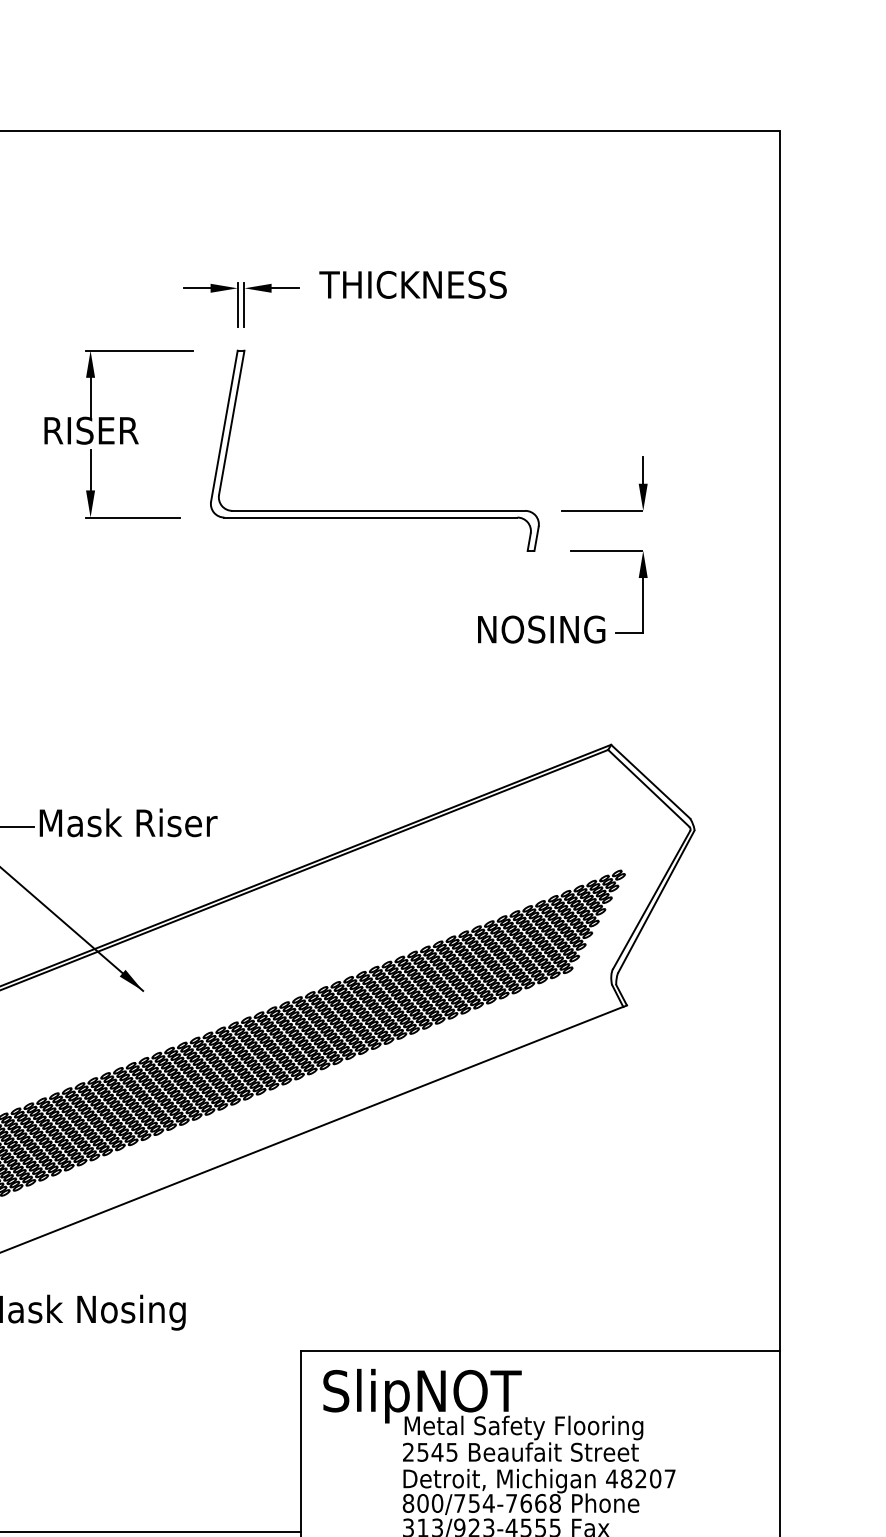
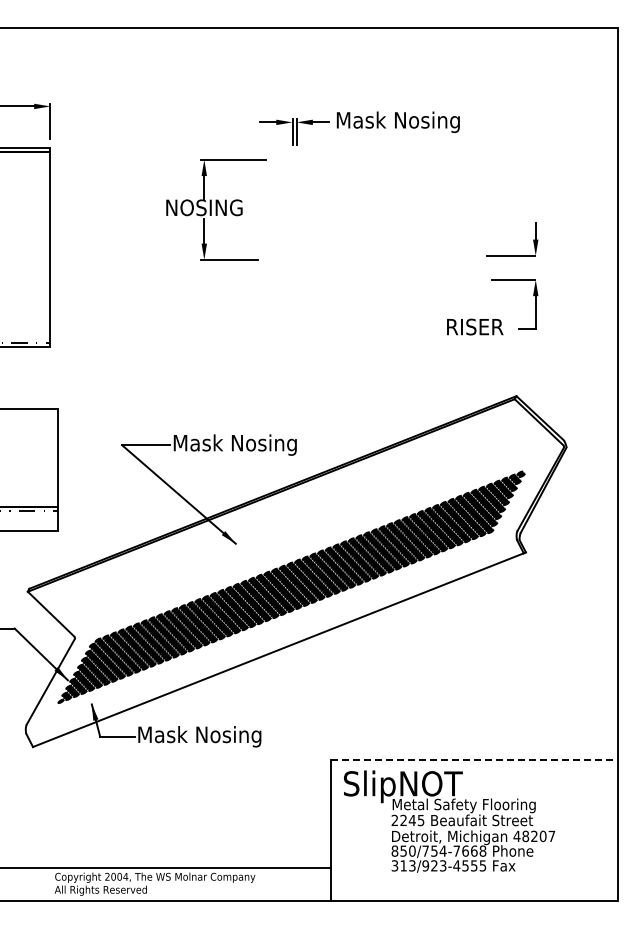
text: (412, 286) -> (397, 121), THICKNESS -> Mask Nosing
text: (90, 430) -> (204, 207), RISER -> NOSING
part: (374, 510) -> (374, 255), removed
text: (541, 628) -> (474, 326), NOSING -> RISER
text: (190, 825) -> (264, 444), Mask Riser -> Mask Nosing
line: (541, 1350) -> (474, 759), solid -> dashed
text: (422, 1452) -> (403, 820), 2545 -> 2245
text: (422, 1502) -> (403, 850), 800/754-7668 -> 850/754-7668

